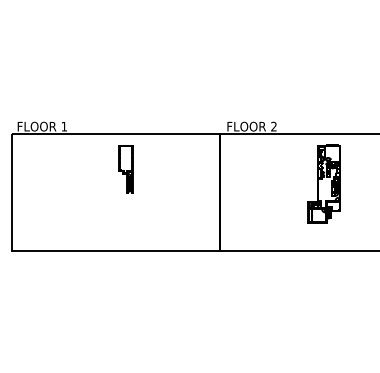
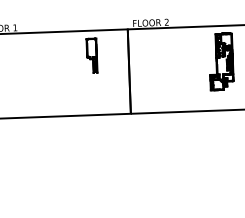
part: (125, 169) -> (91, 56), moved
part: (323, 183) -> (220, 61), moved

